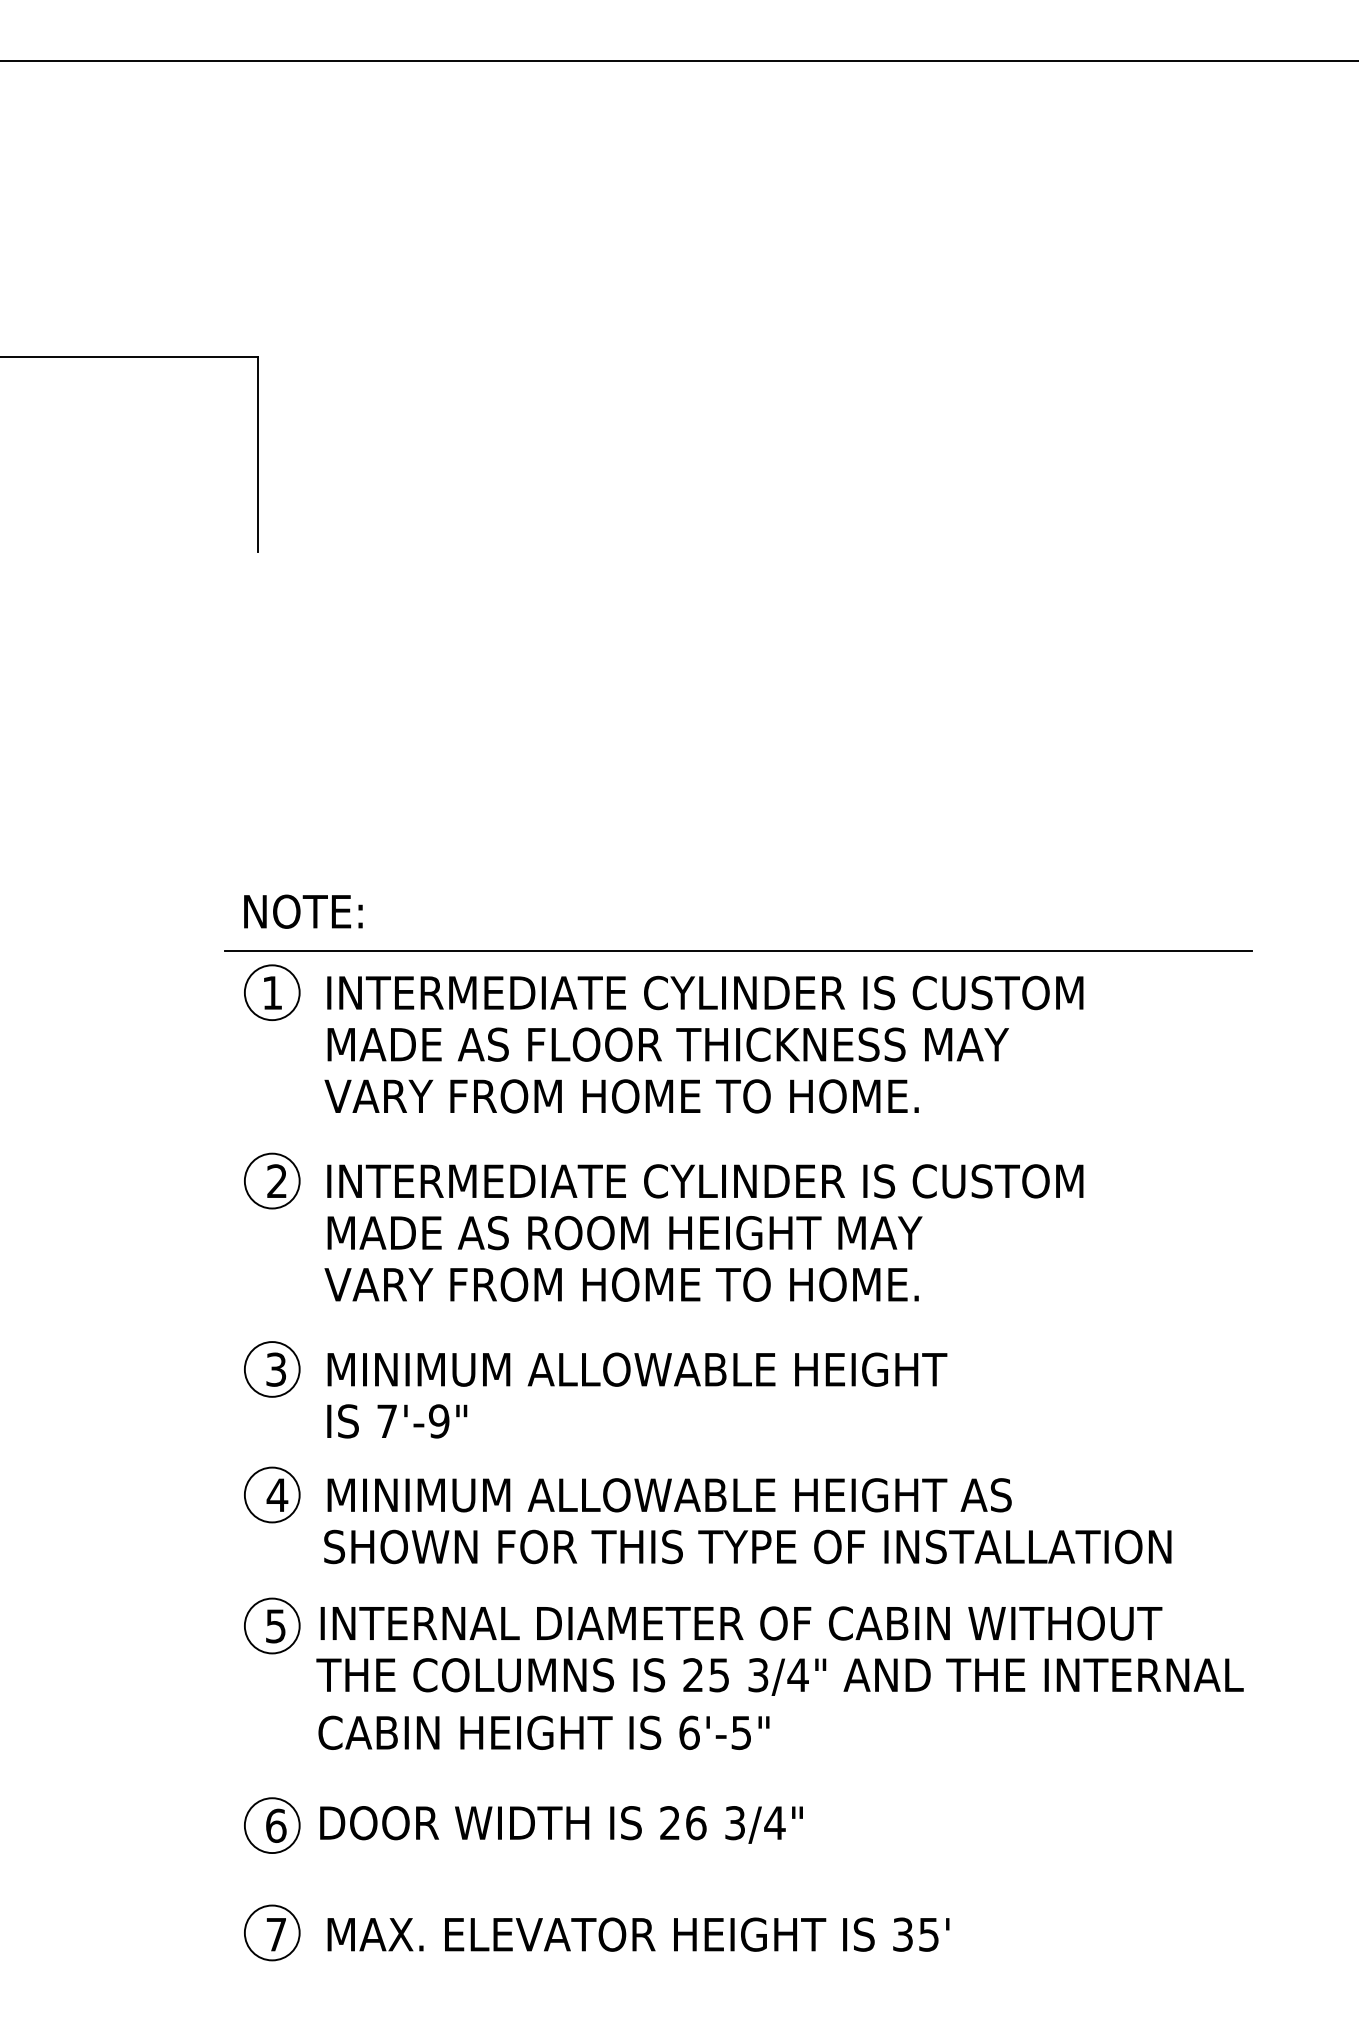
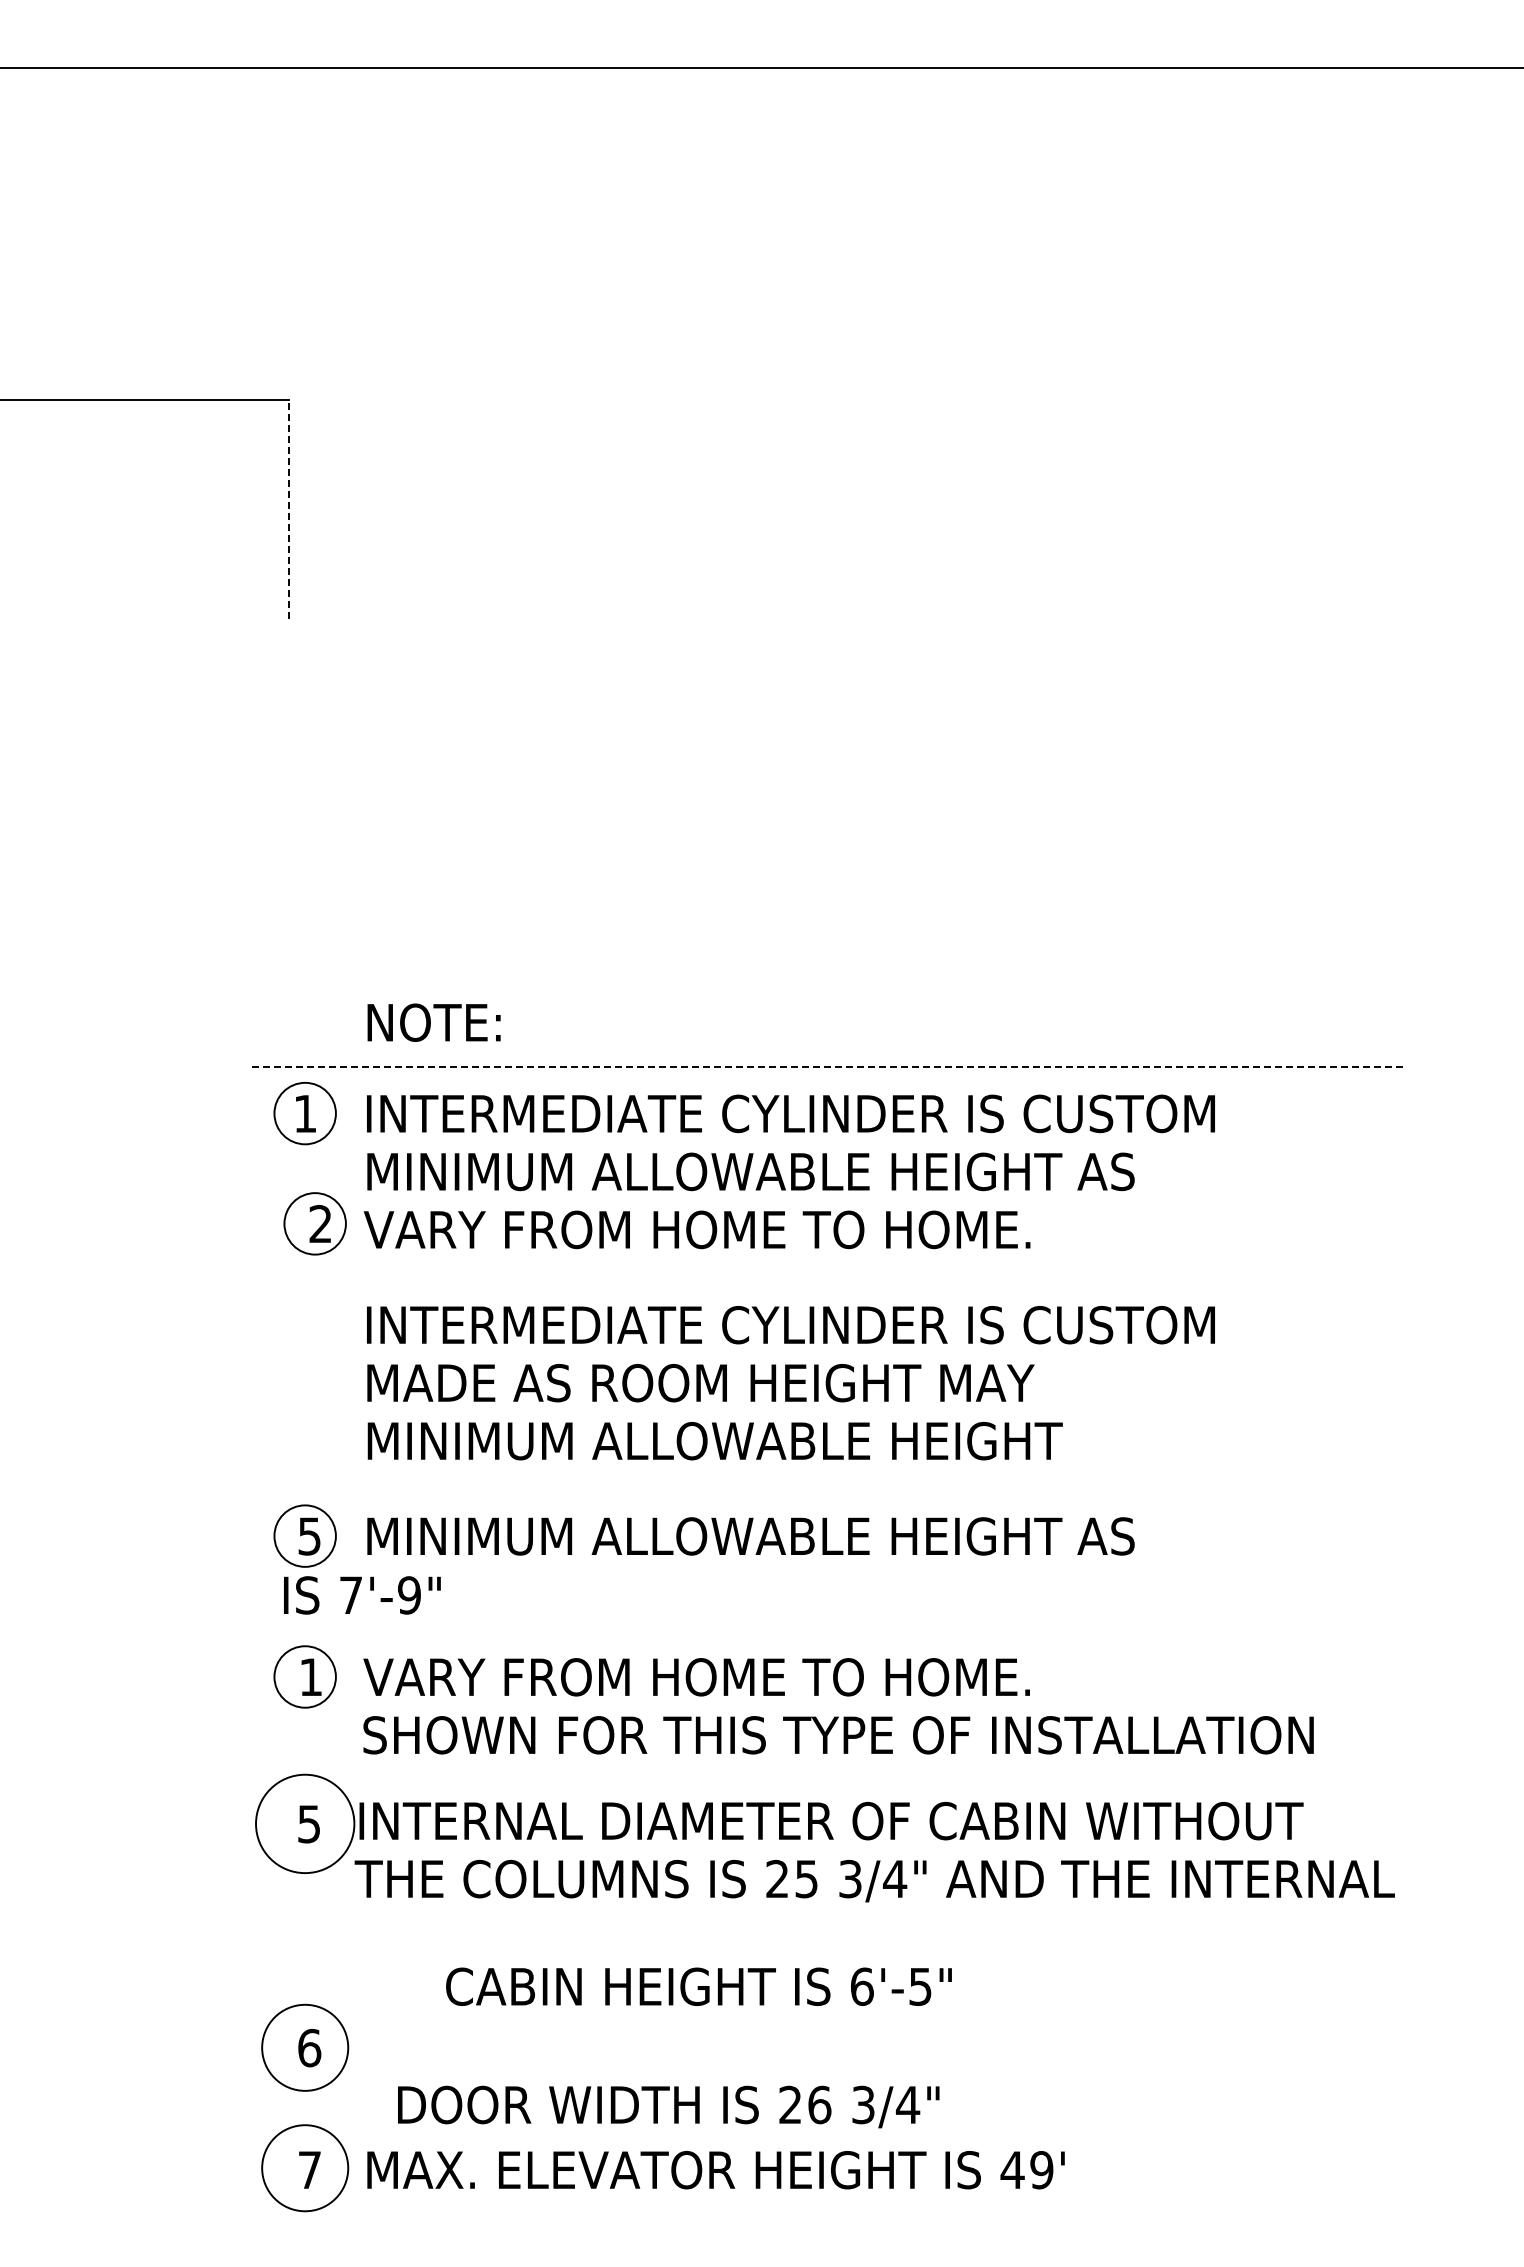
line: (258, 454) -> (289, 509), solid -> dashed
text: (302, 911) -> (433, 1022), moved
line: (738, 950) -> (828, 1066), solid -> dashed
text: (685, 1044) -> (768, 1171), MADE AS FLOOR THICKNESS MAY -> MINIMUM ALLOWABLE HEIGHT AS
part: (271, 1180) -> (314, 1223), moved
text: (635, 1284) -> (712, 1440), VARY FROM HOME TO HOME. -> MINIMUM ALLOWABLE HEIGHT
text: (276, 1369) -> (309, 1536), 3 -> 5
text: (985, 1369) -> (1105, 1536), MINIMUM ALLOWABLE HEIGHT -> MINIMUM ALLOWABLE HEIGHT AS
text: (397, 1421) -> (362, 1595), moved
text: (276, 1494) -> (310, 1676), 4 -> 1
text: (667, 1495) -> (748, 1677), MINIMUM ALLOWABLE HEIGHT AS -> VARY FROM HOME TO HOME.
circle: (271, 1625) -> (304, 1823), size x1.6
text: (543, 1732) -> (698, 1986), moved
text: (561, 1824) -> (668, 2106), moved
circle: (271, 1825) -> (304, 2047), size x1.4
circle: (271, 1932) -> (304, 2167), size x1.4
text: (915, 1934) -> (1026, 2170), 35' -> 49'

